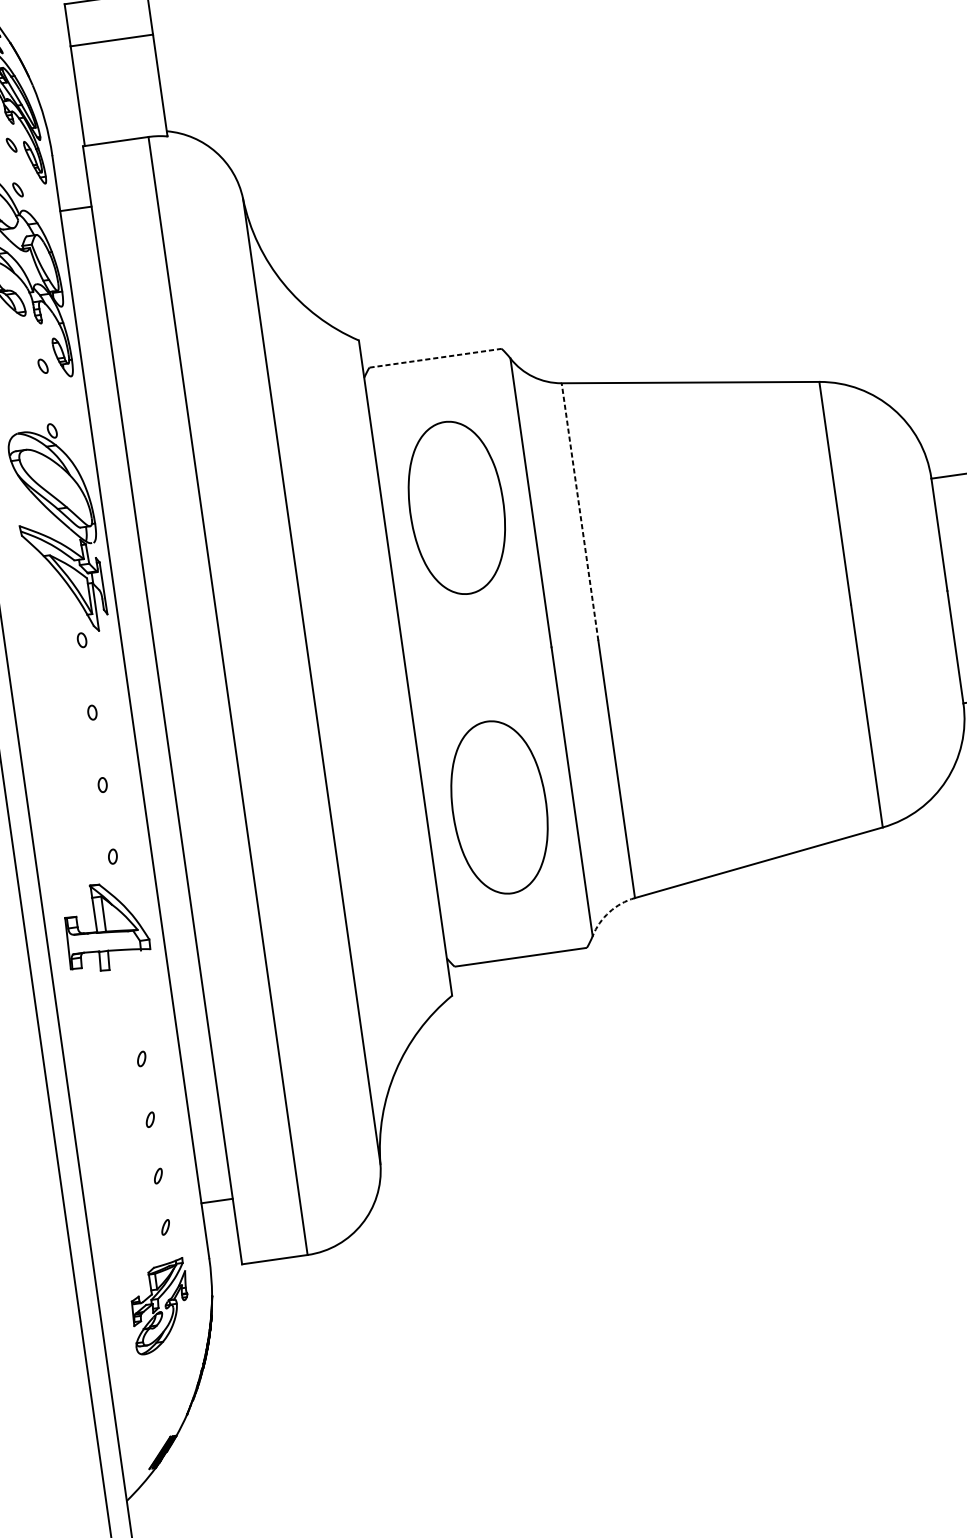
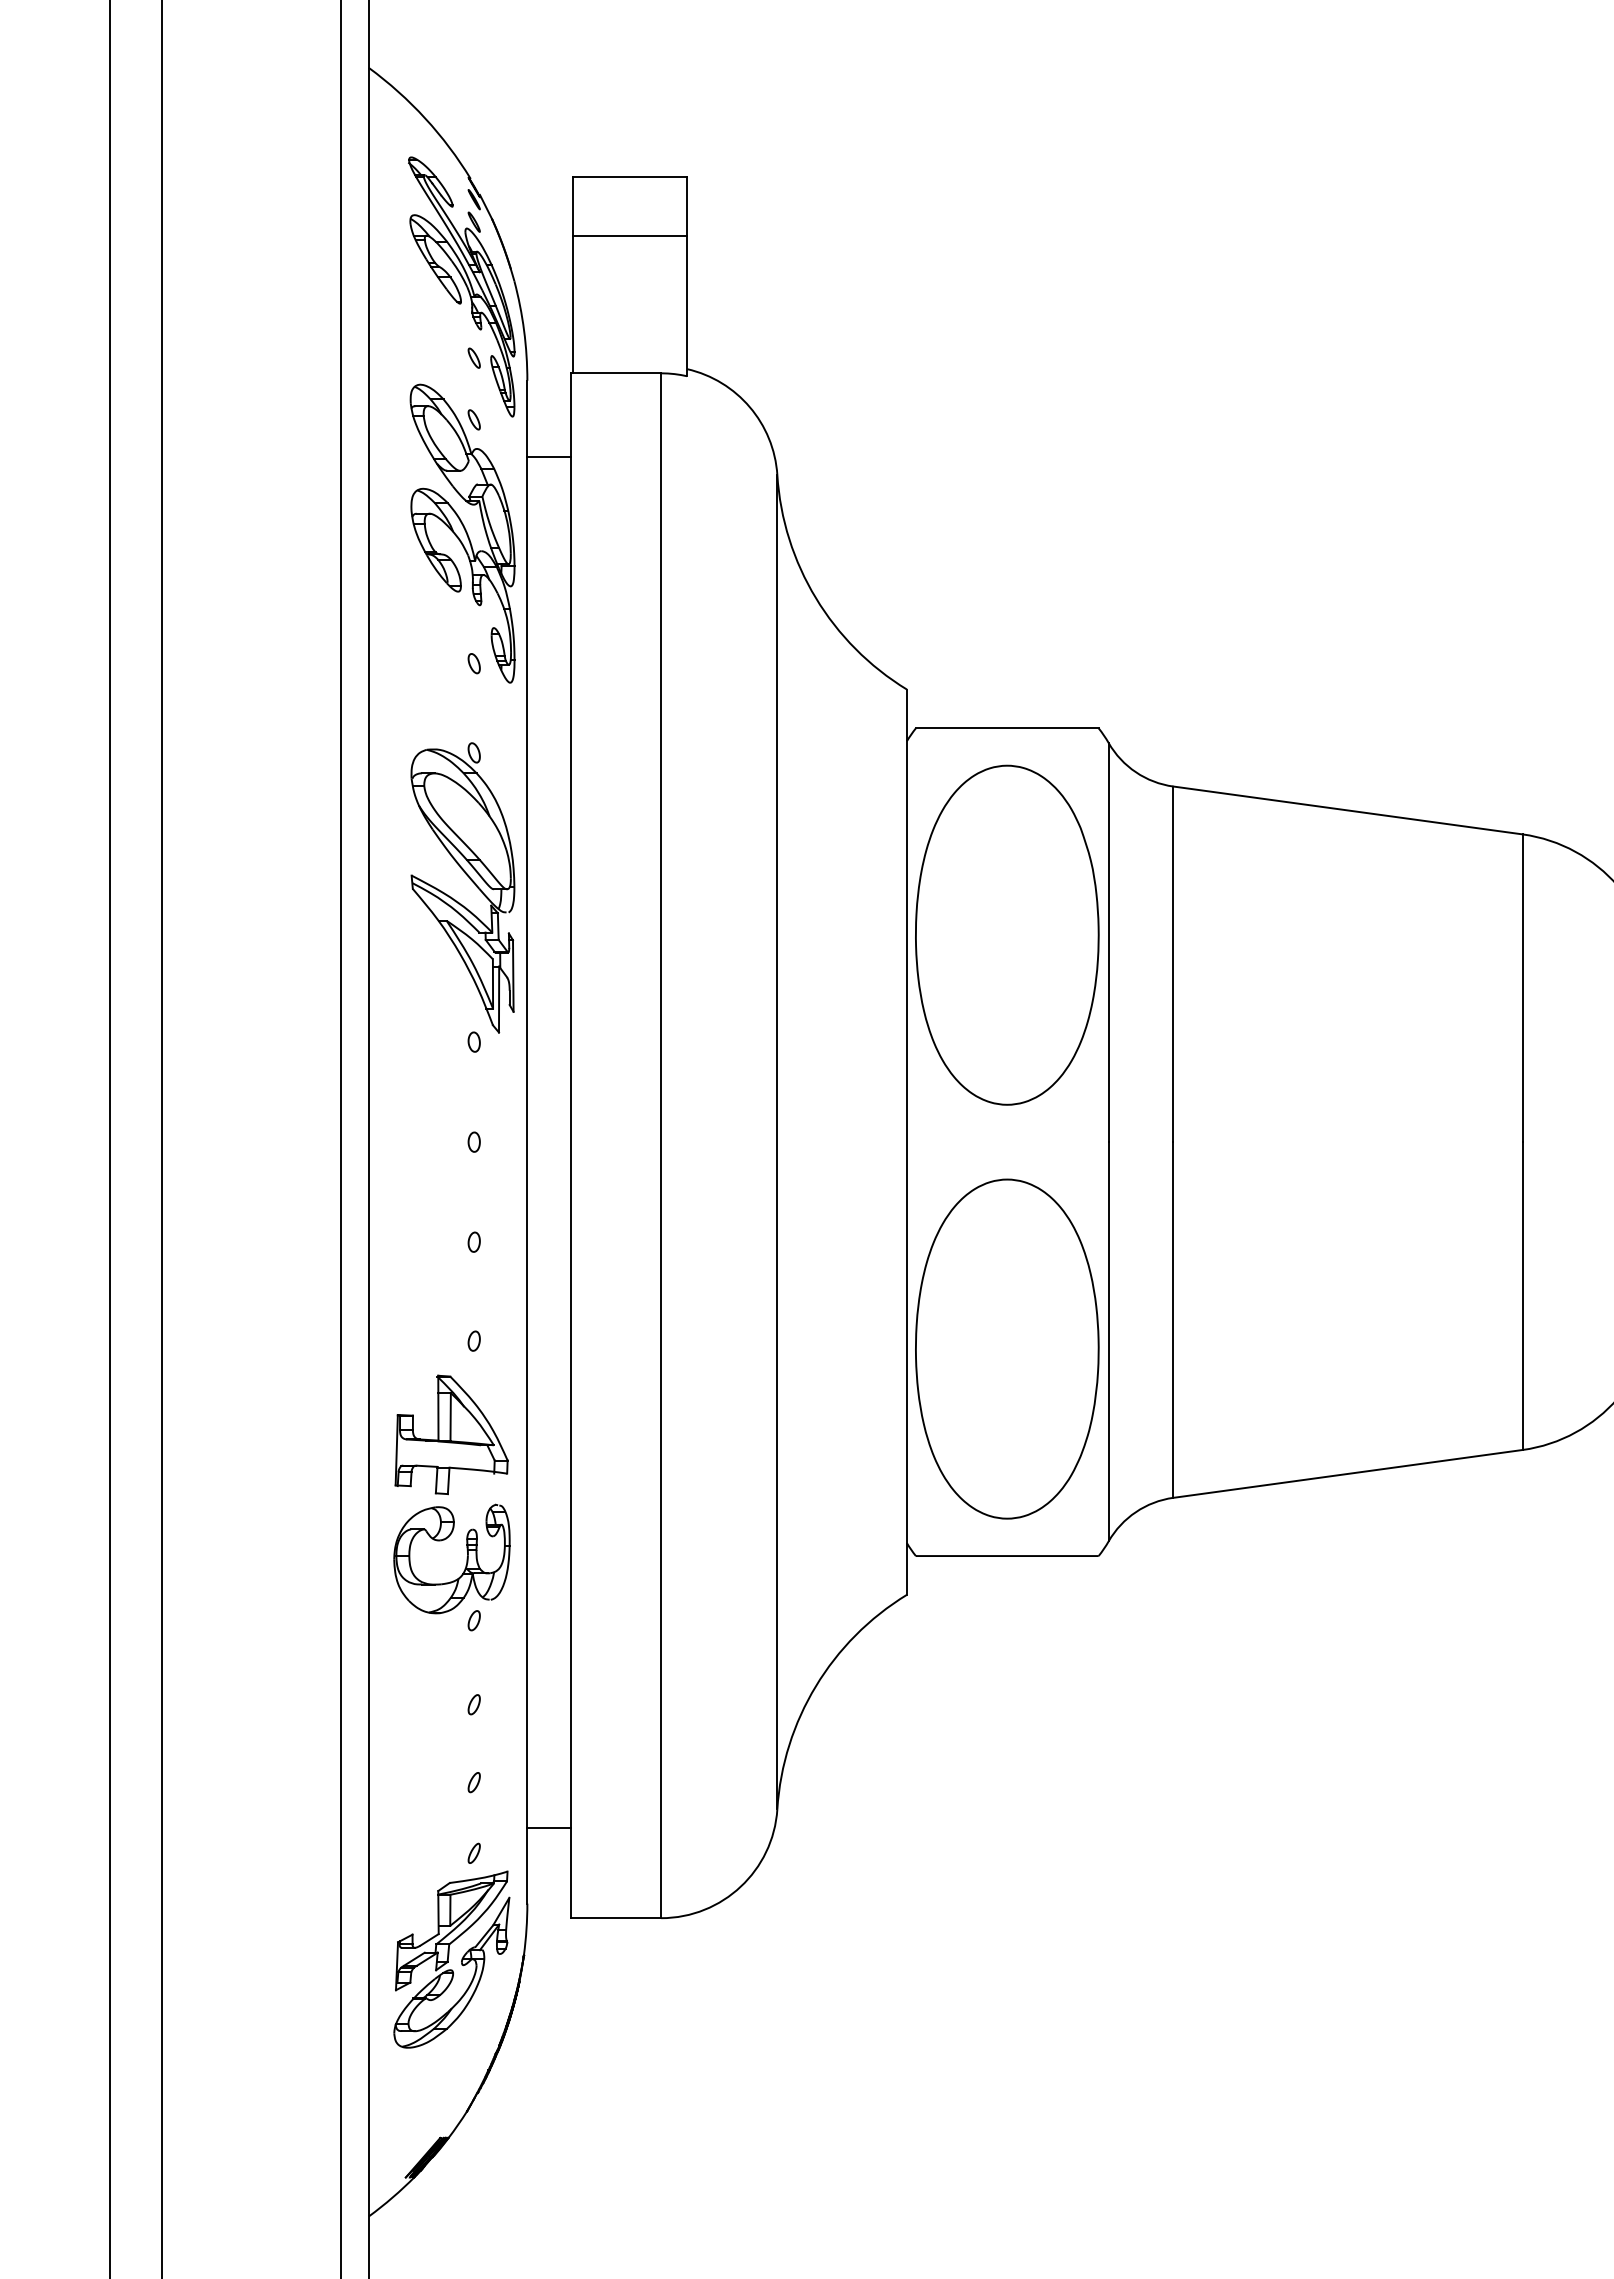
line: (435, 358) -> (1007, 728), dashed -> solid
part: (456, 507) -> (1007, 934), size x1.43
line: (580, 512) -> (1173, 964), dashed -> solid
part: (499, 807) -> (1007, 1348), size x1.43
arc: (609, 912) -> (1135, 1512), dashed -> solid
part: (129, 1014) -> (466, 1558), added
part: (160, 1306) -> (451, 1959), size x1.43

